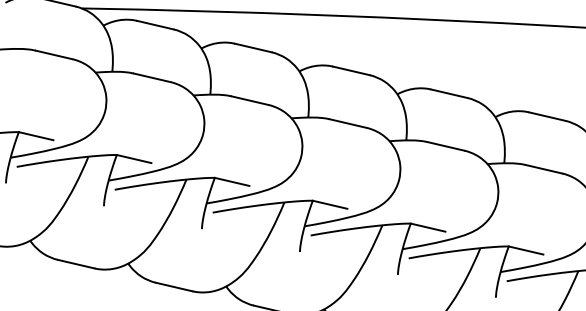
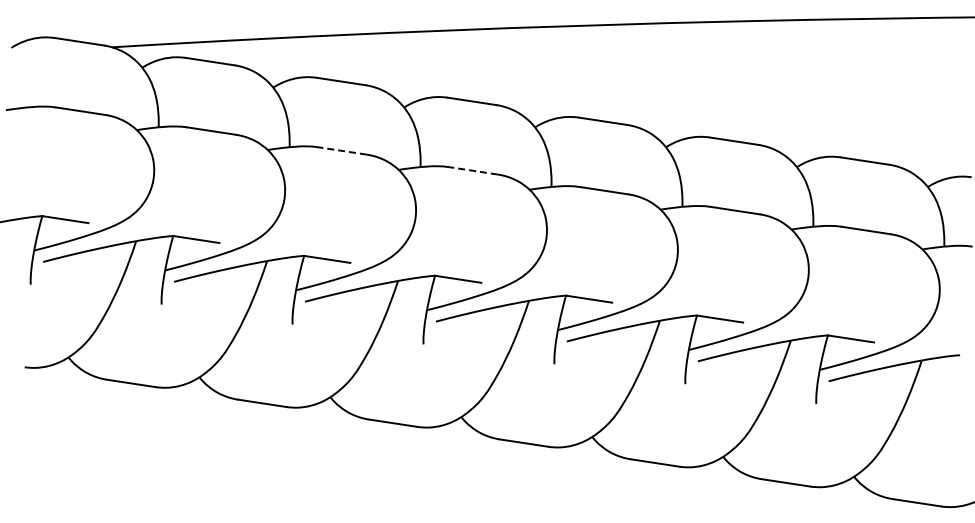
line: (250, 100) -> (342, 150), solid -> dashed
line: (348, 123) -> (473, 170), solid -> dashed

